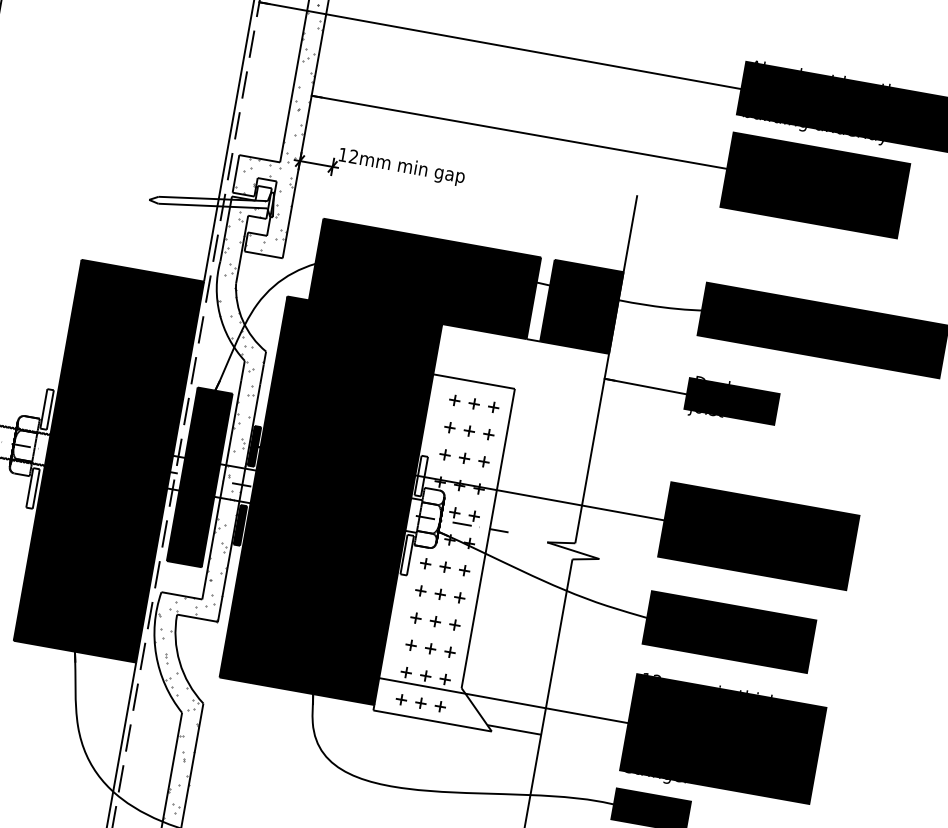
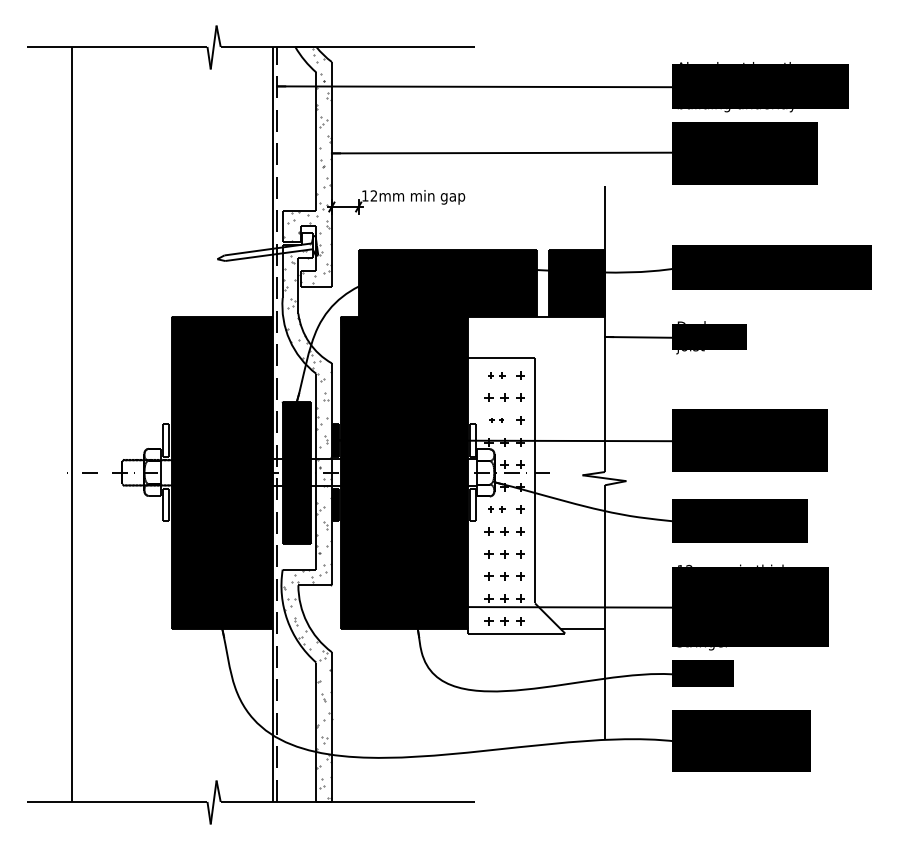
part: (464, 402) -> (496, 375), size x0.7
part: (454, 456) -> (496, 420), size x0.6
part: (434, 565) -> (496, 509), size x0.7

